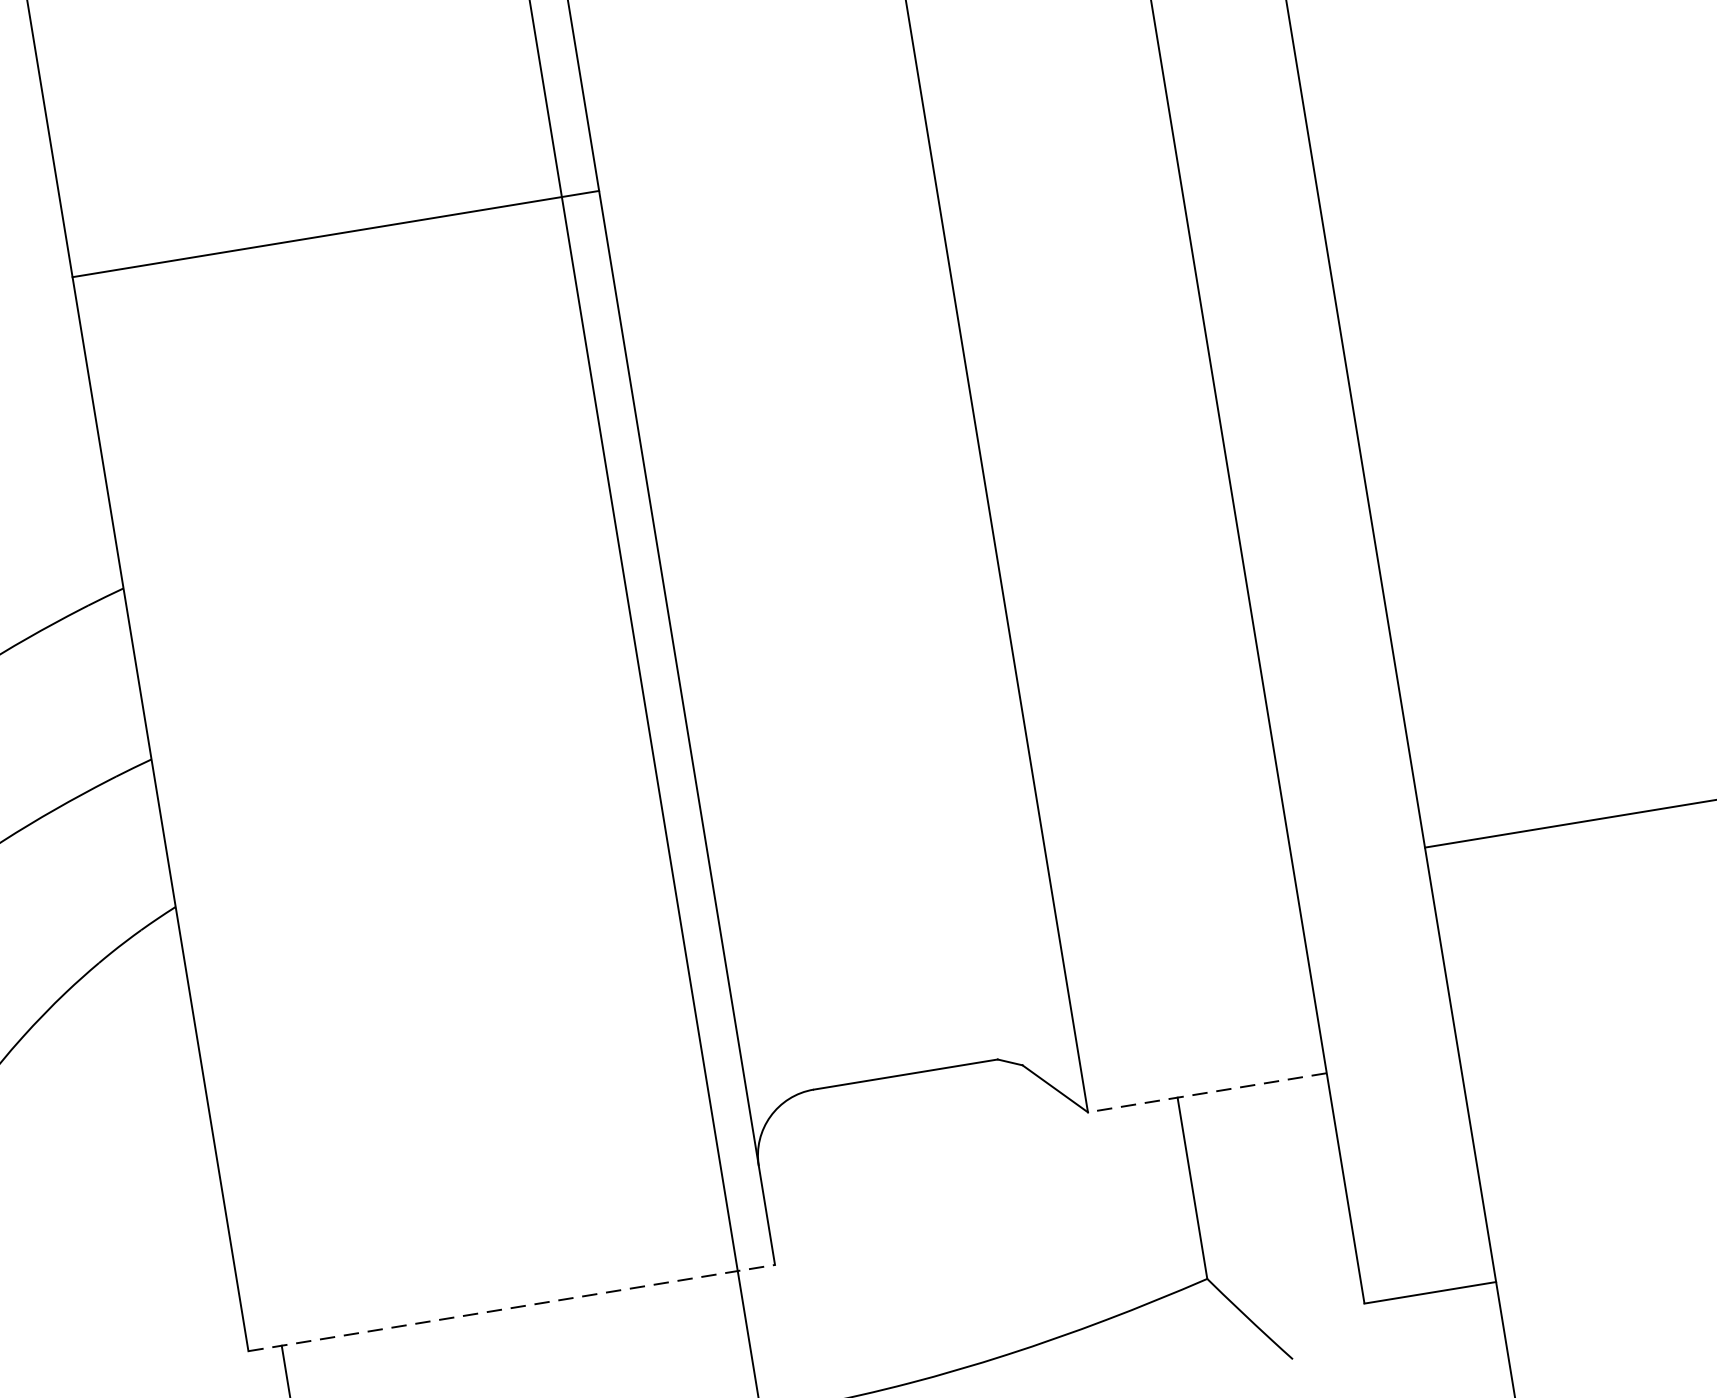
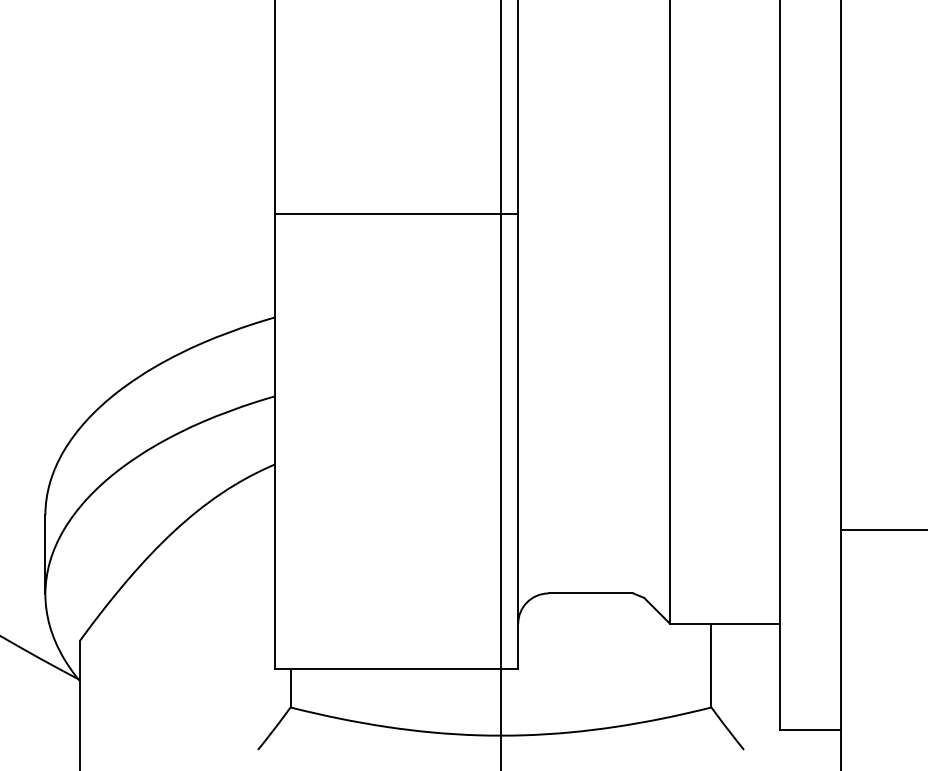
line: (335, 233) -> (396, 213), moved
line: (1205, 1092) -> (724, 623), dashed -> solid
line: (511, 1308) -> (396, 669), dashed -> solid

